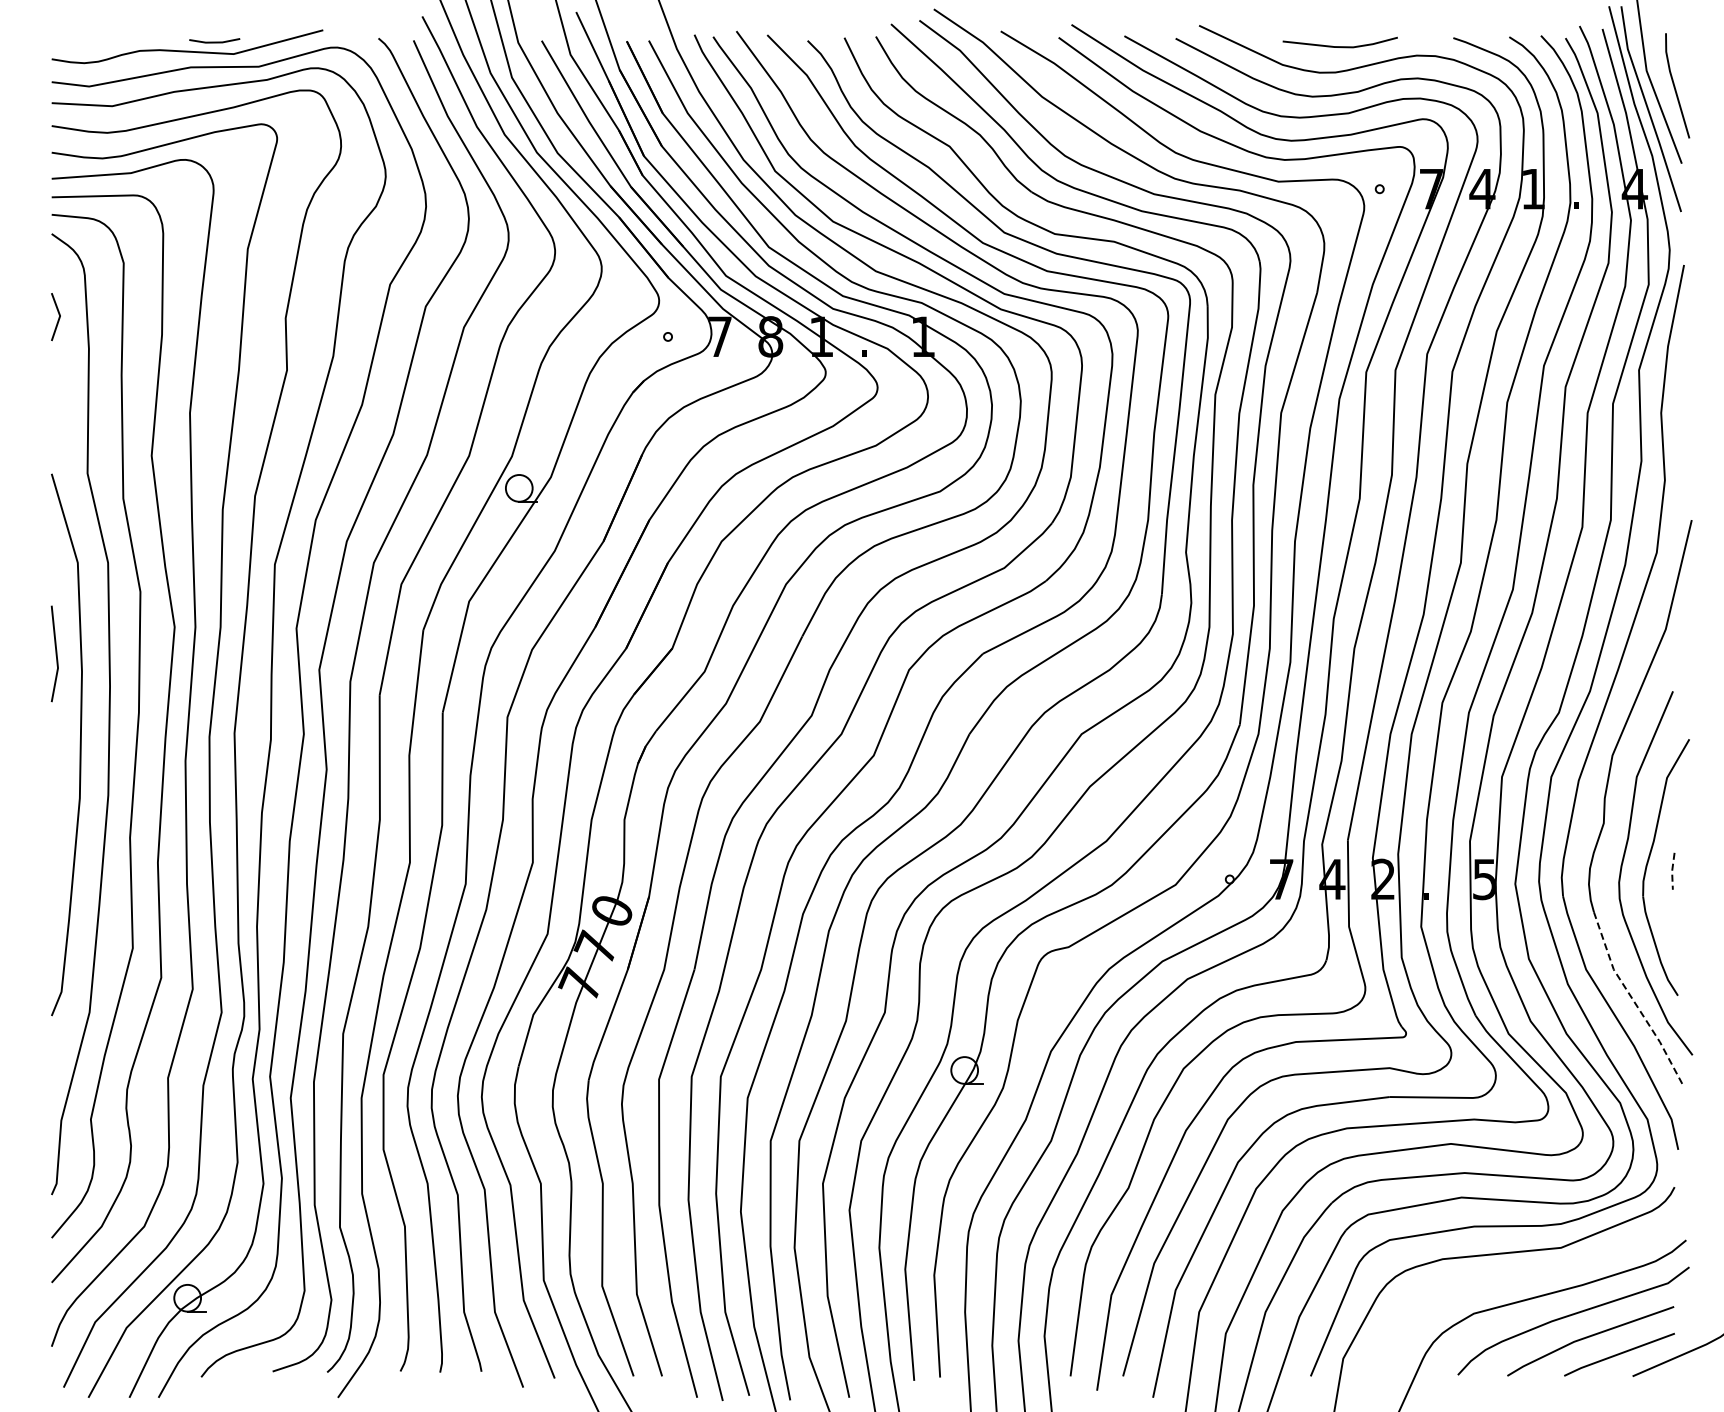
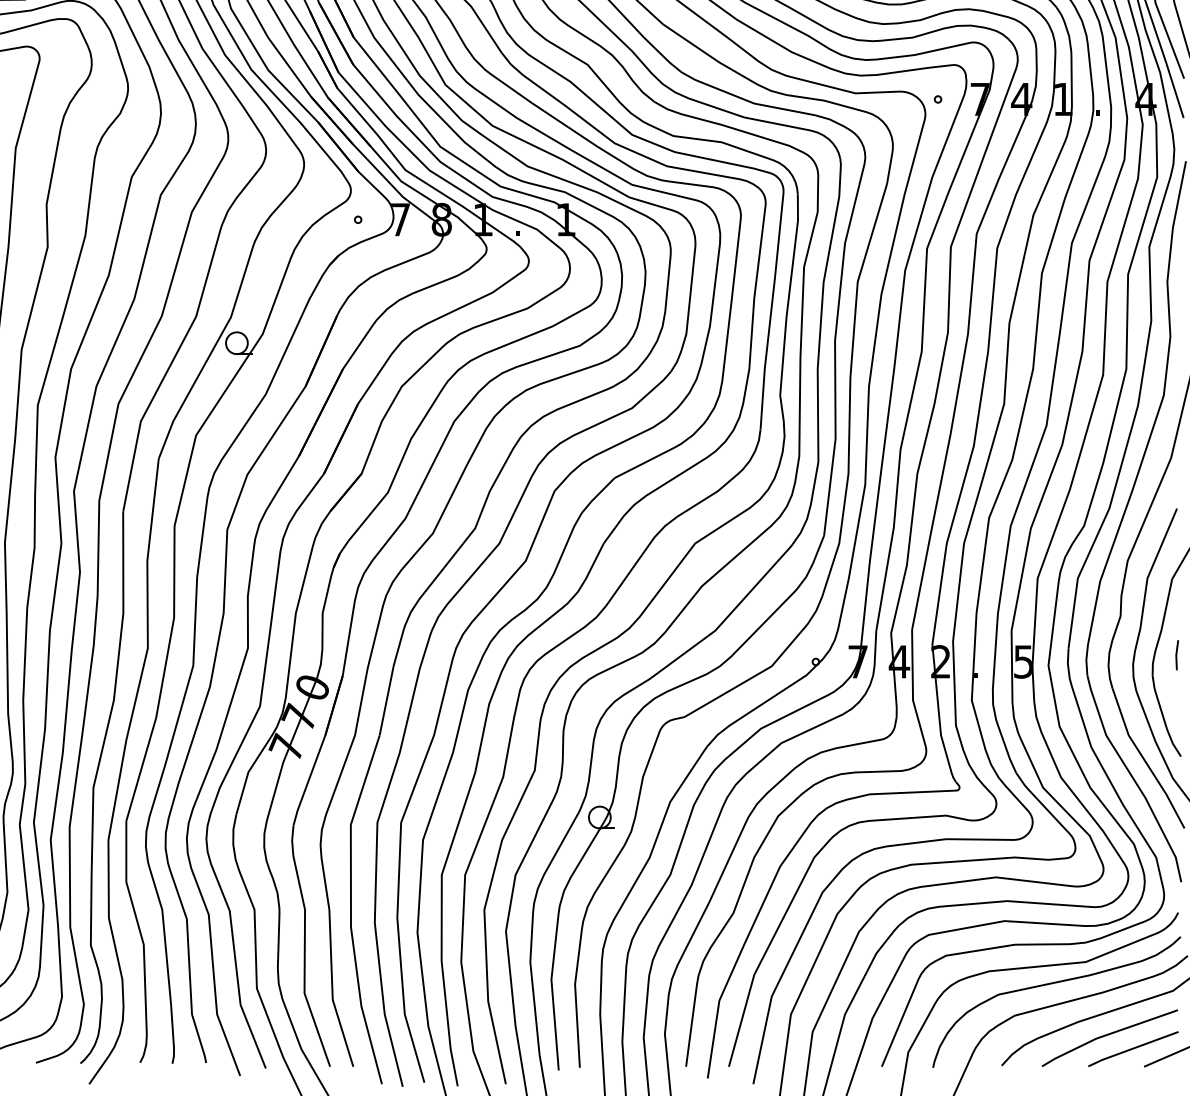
line: (1672, 871) -> (1176, 655), dashed -> solid
line: (1633, 1000) -> (1144, 760), dashed -> solid
curve: (1518, 1275) -> (1051, 984), added

